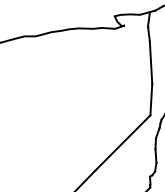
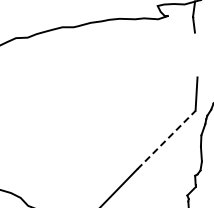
line: (150, 62) -> (195, 54), removed
line: (122, 142) -> (166, 139), solid -> dashed

